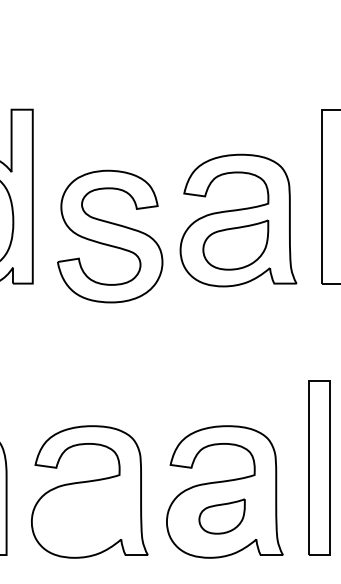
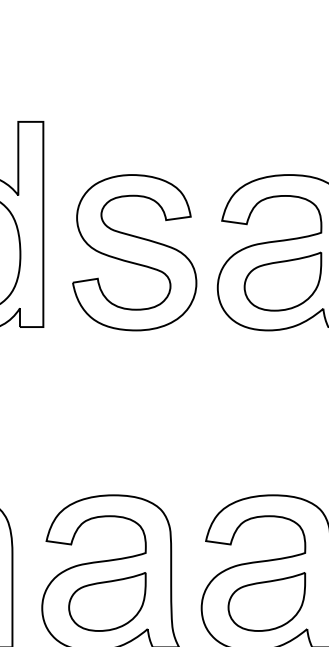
part: (110, 236) -> (135, 252), moved
part: (86, 516) -> (106, 601), added
part: (221, 516) -> (266, 601), size x1.43

